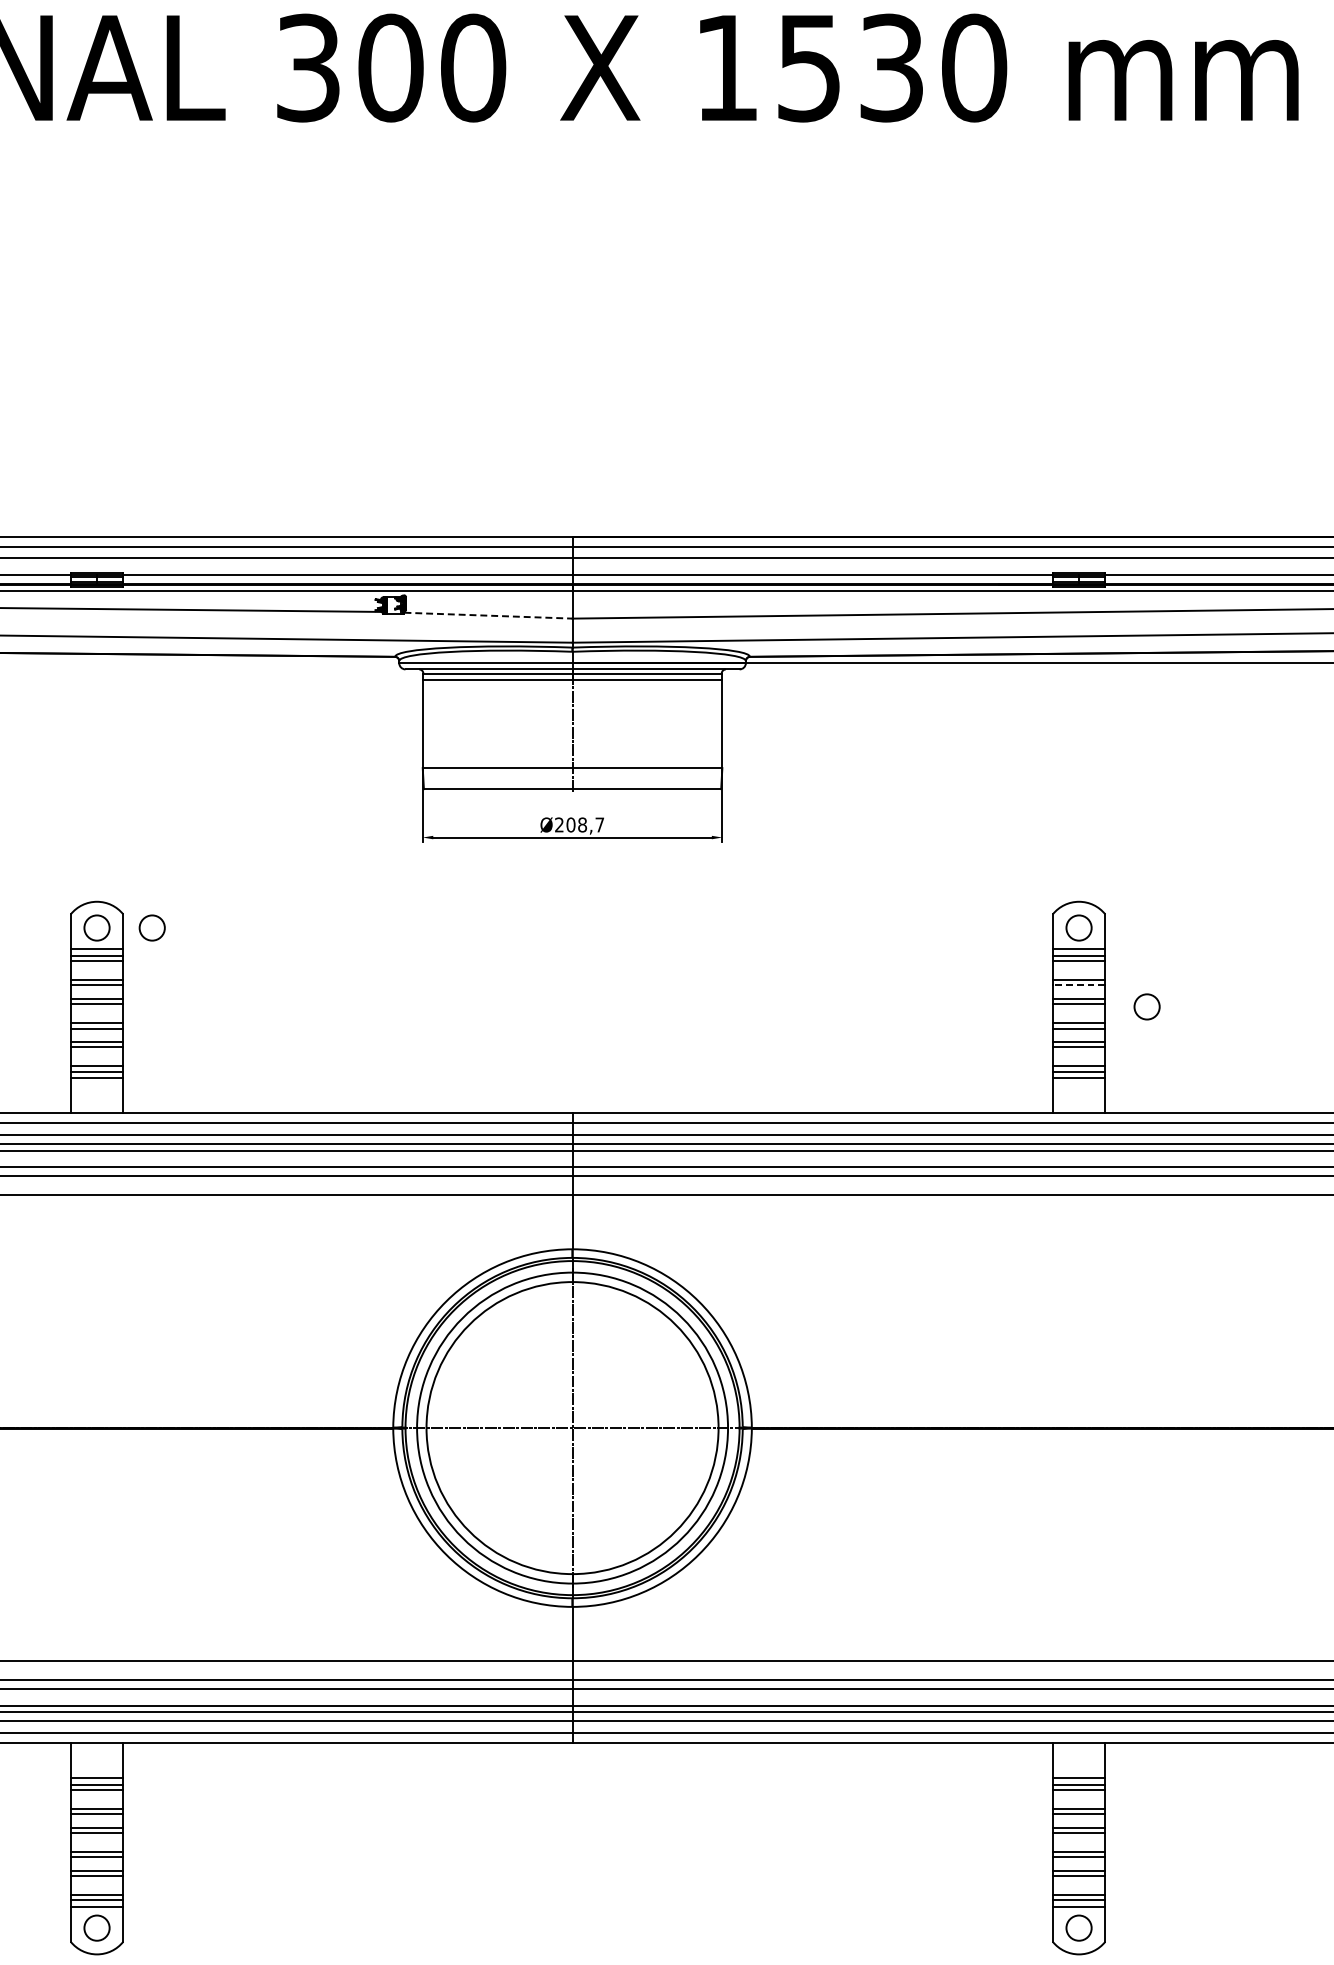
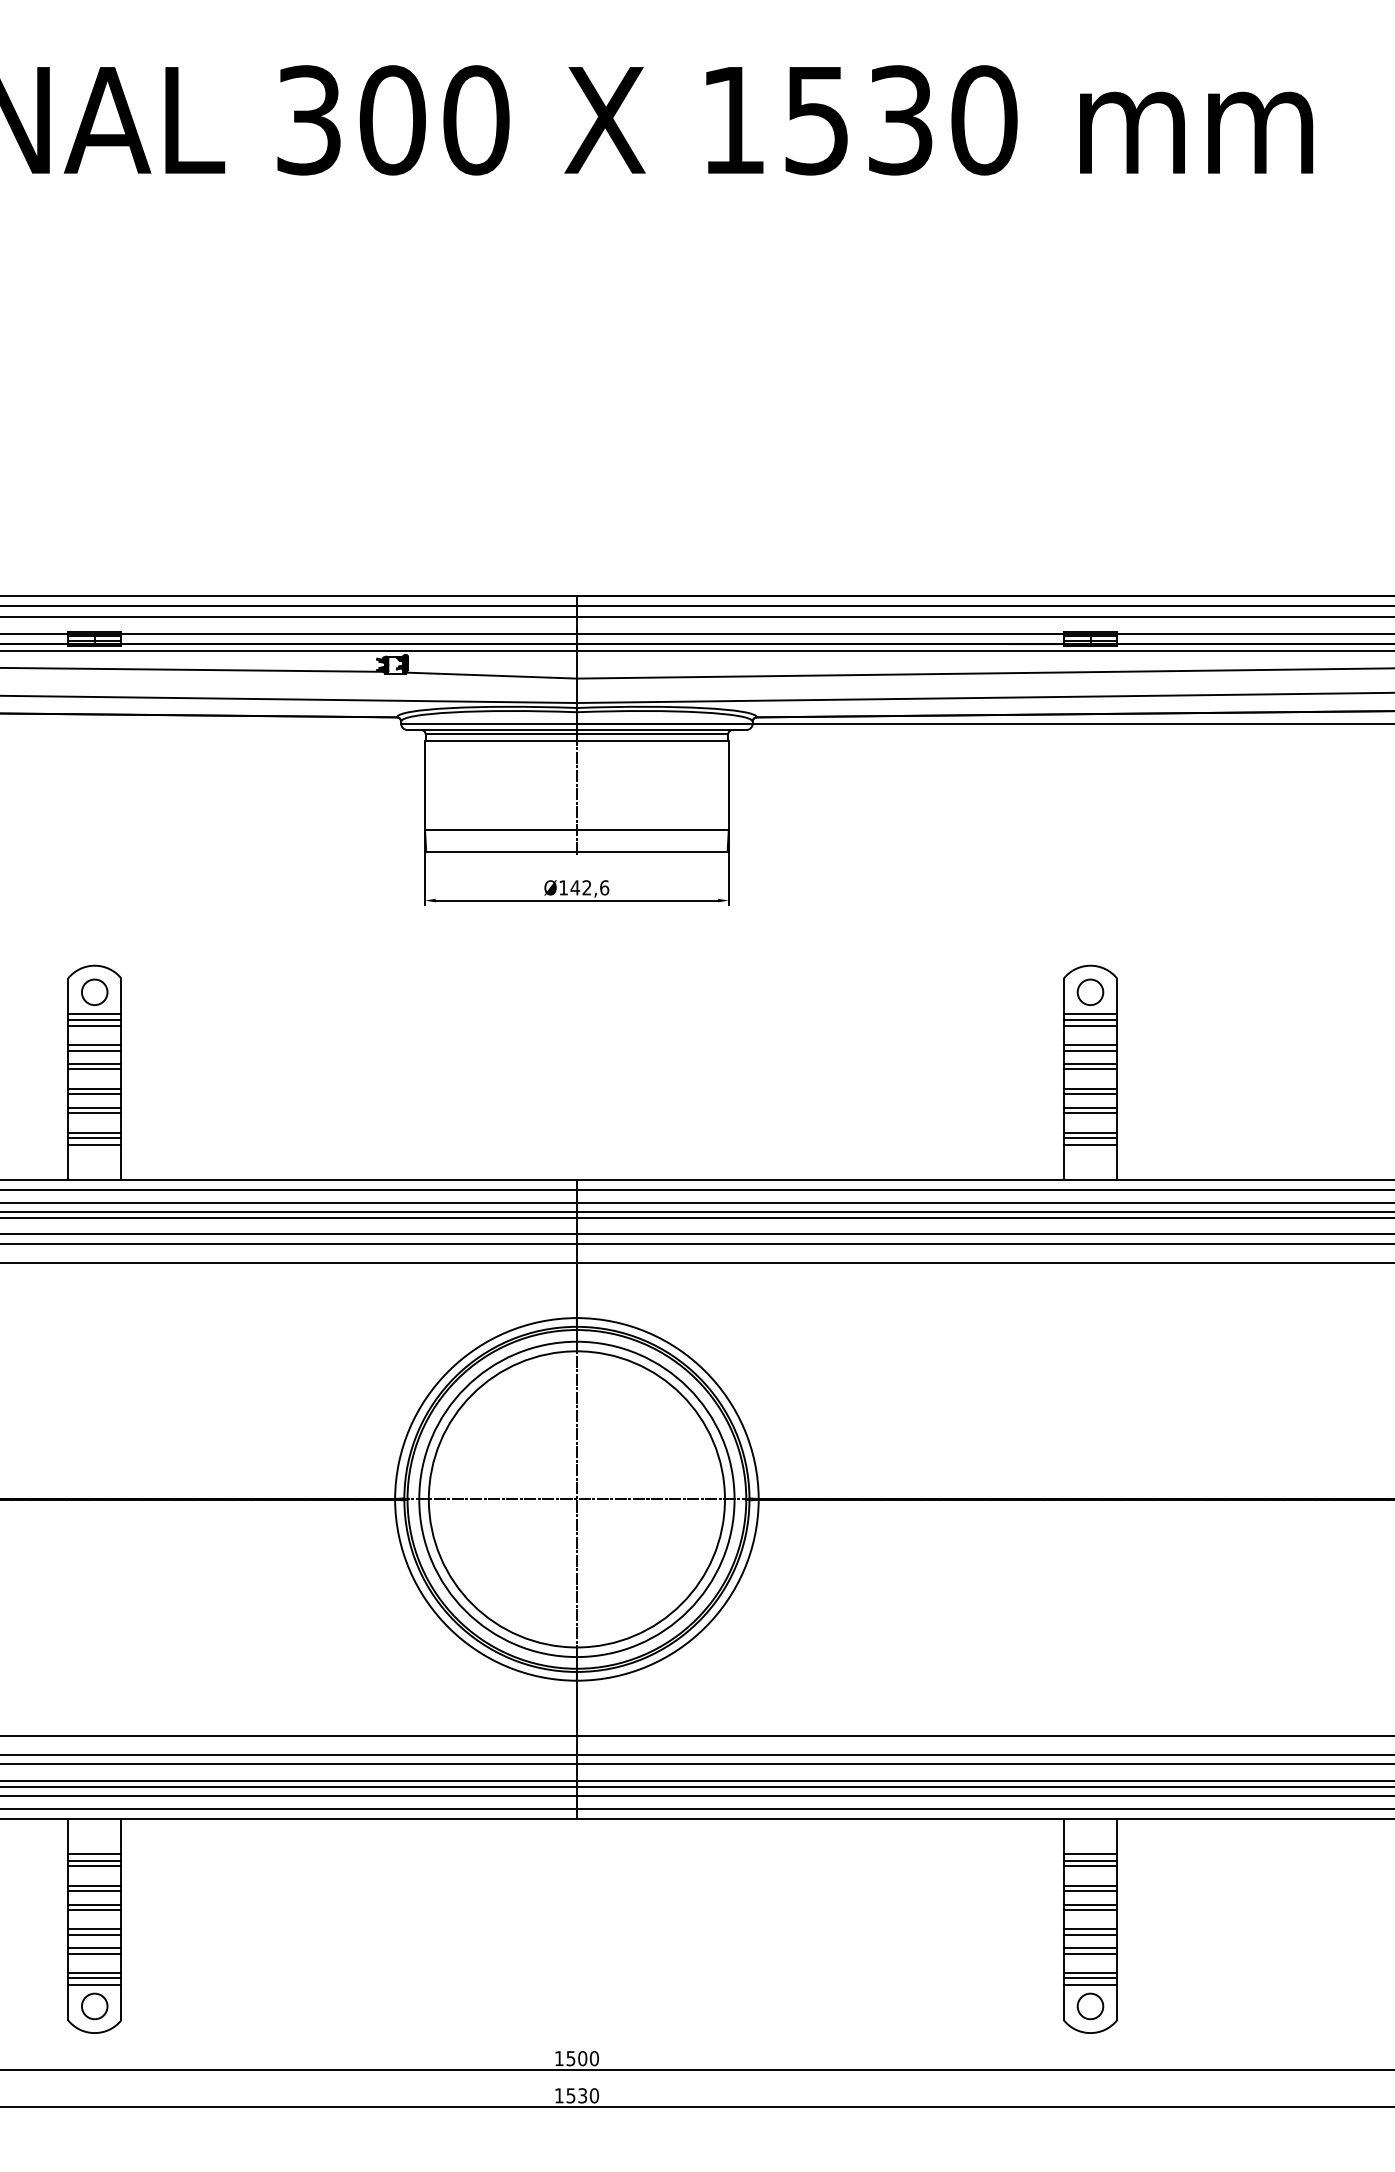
line: (489, 615) -> (492, 675), dashed -> solid
text: (580, 824) -> (584, 887), Ø208,7 -> Ø142,6
circle: (152, 927) -> (150, 991), removed
line: (1079, 985) -> (1090, 1050), dashed -> solid
circle: (1147, 1006) -> (1159, 1071), removed

